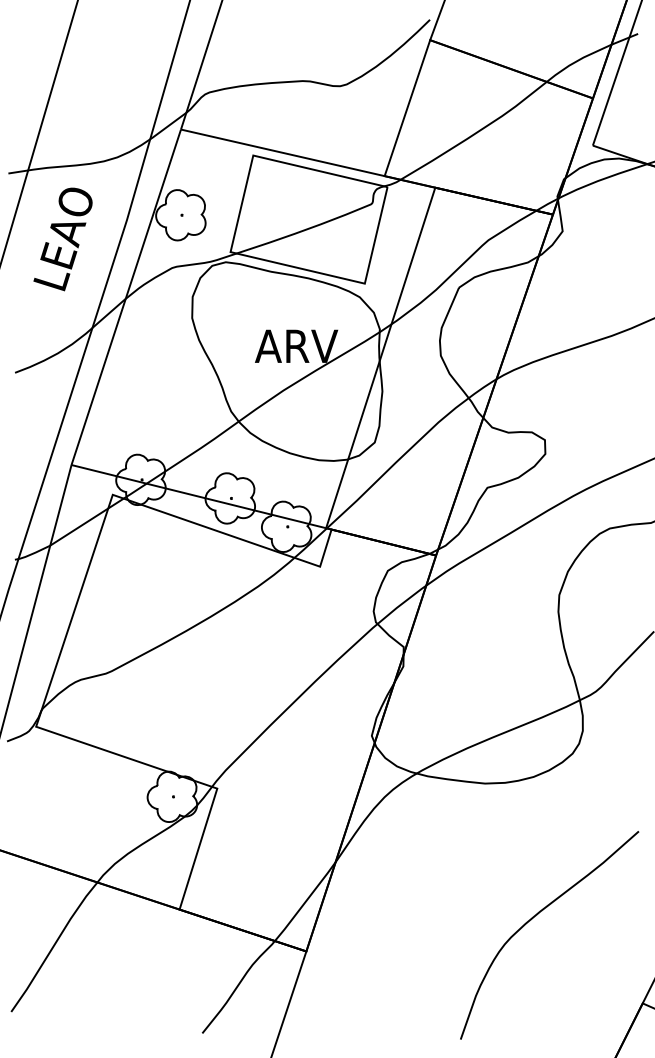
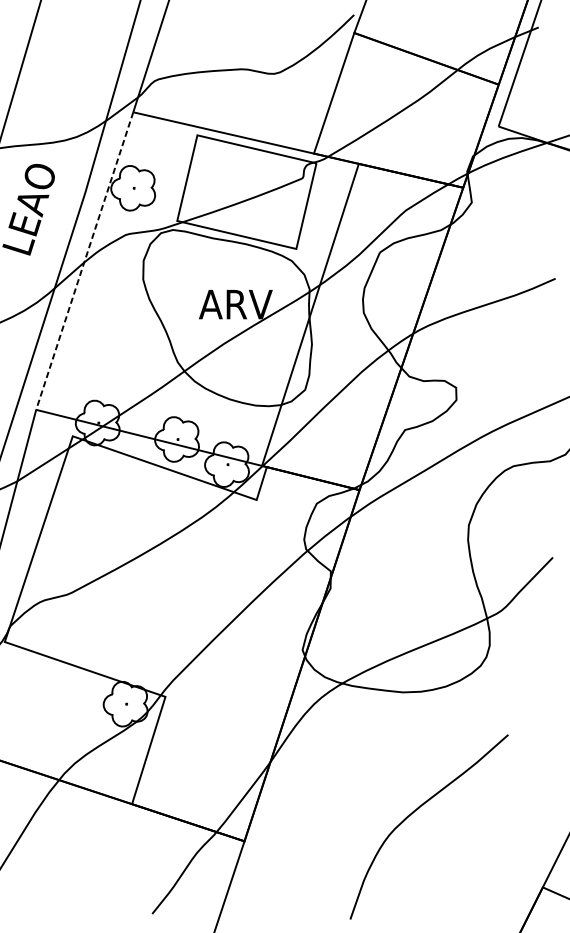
line: (126, 297) -> (84, 261), solid -> dashed
curve: (537, 915) -> (418, 809), moved

